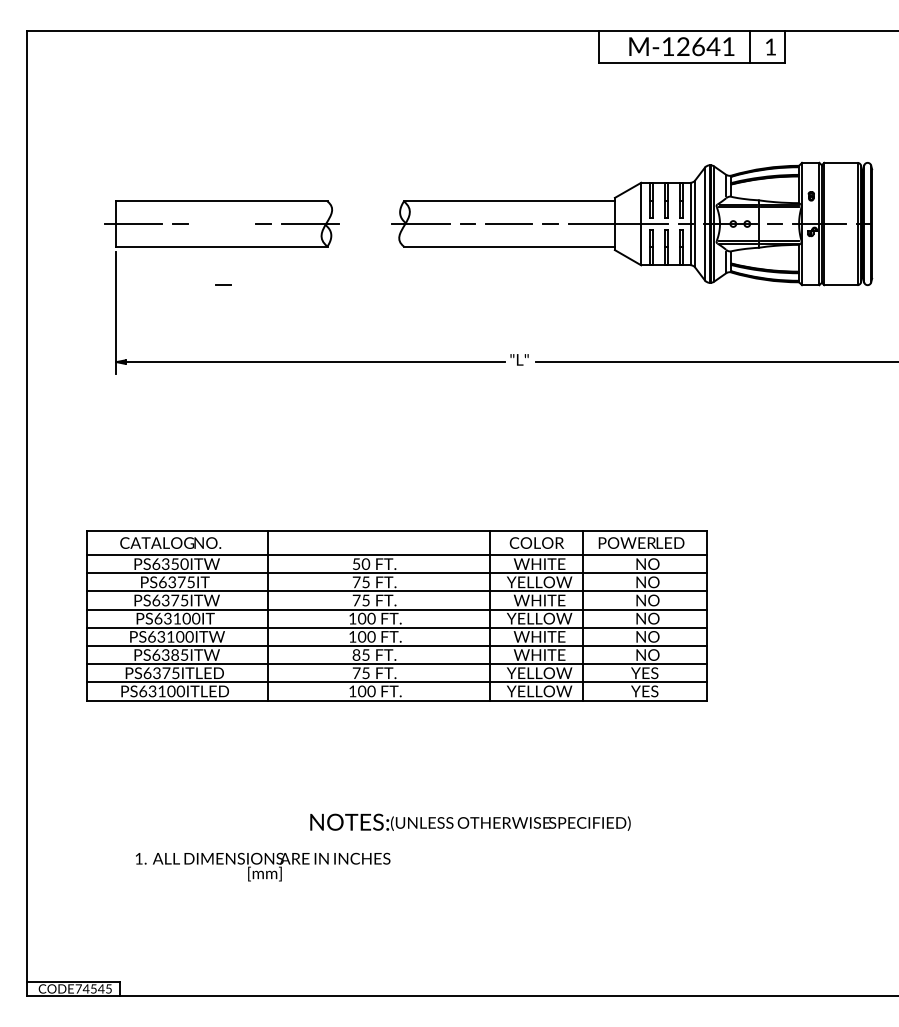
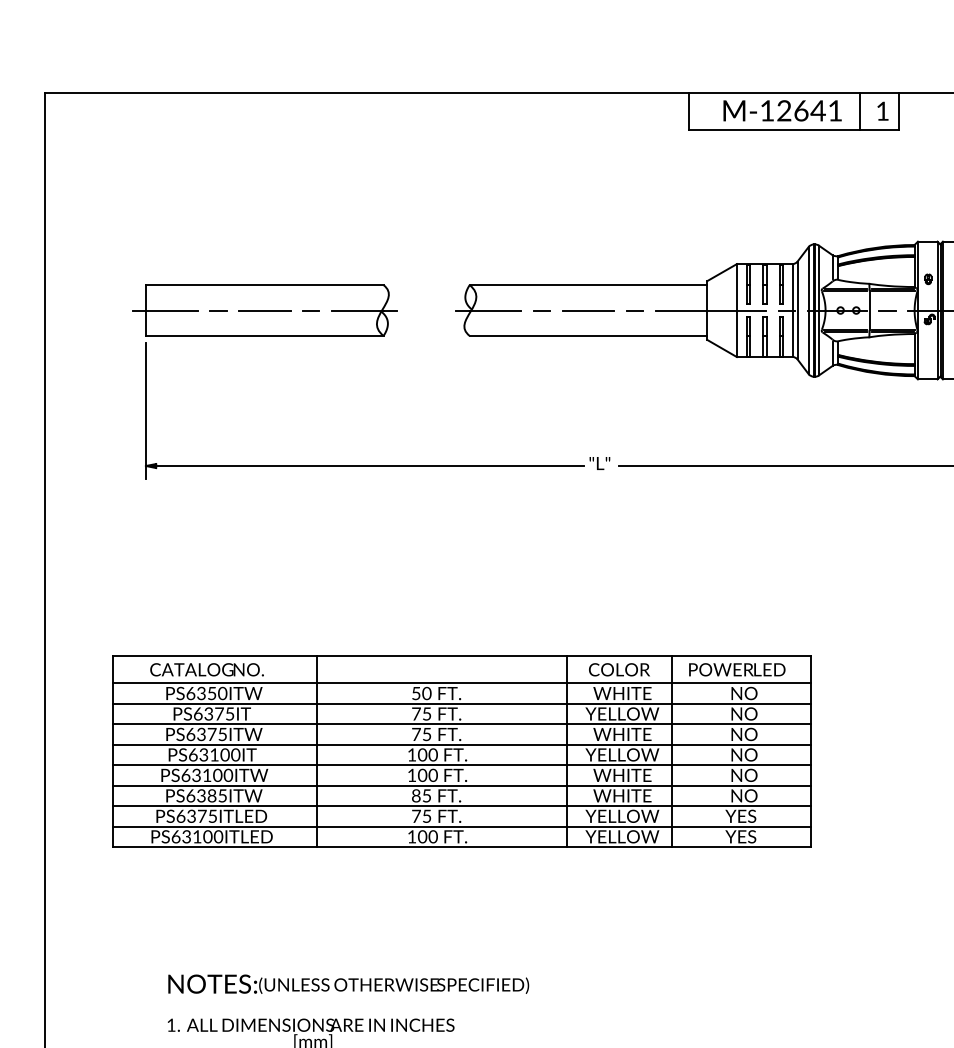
line: (221, 224) -> (264, 311), added
line: (223, 284) -> (266, 378), removed
text: (470, 821) -> (348, 983), moved

